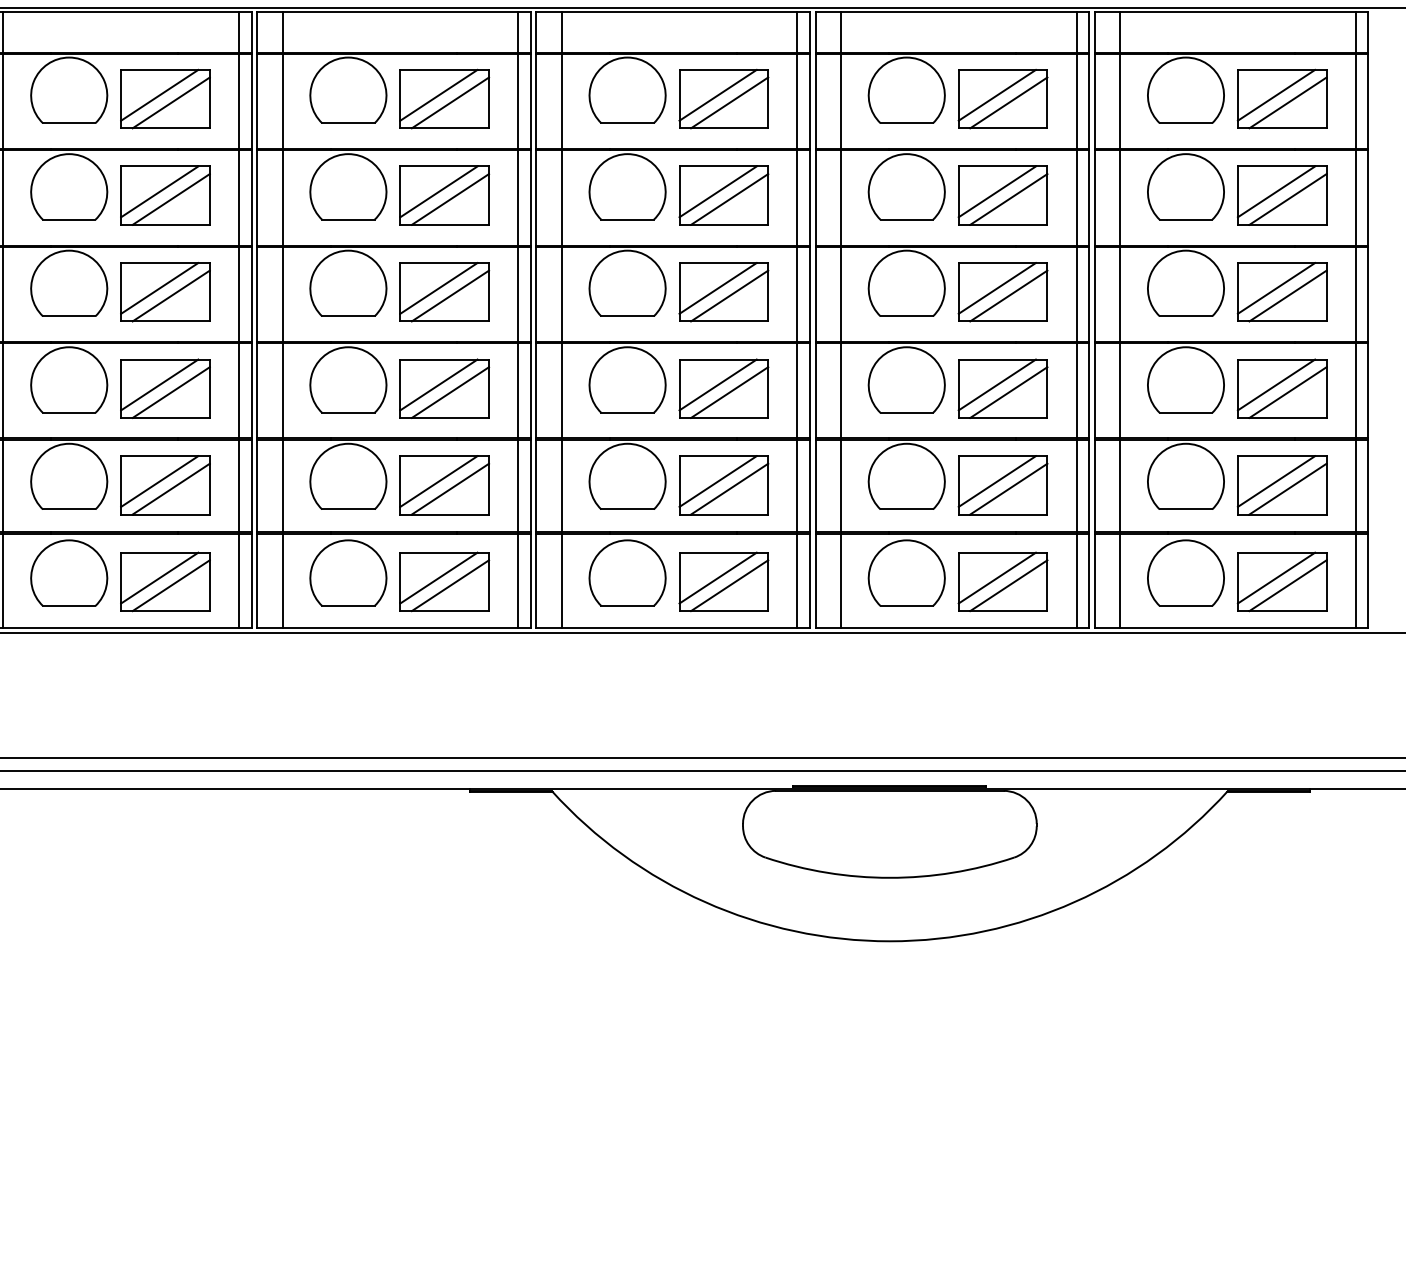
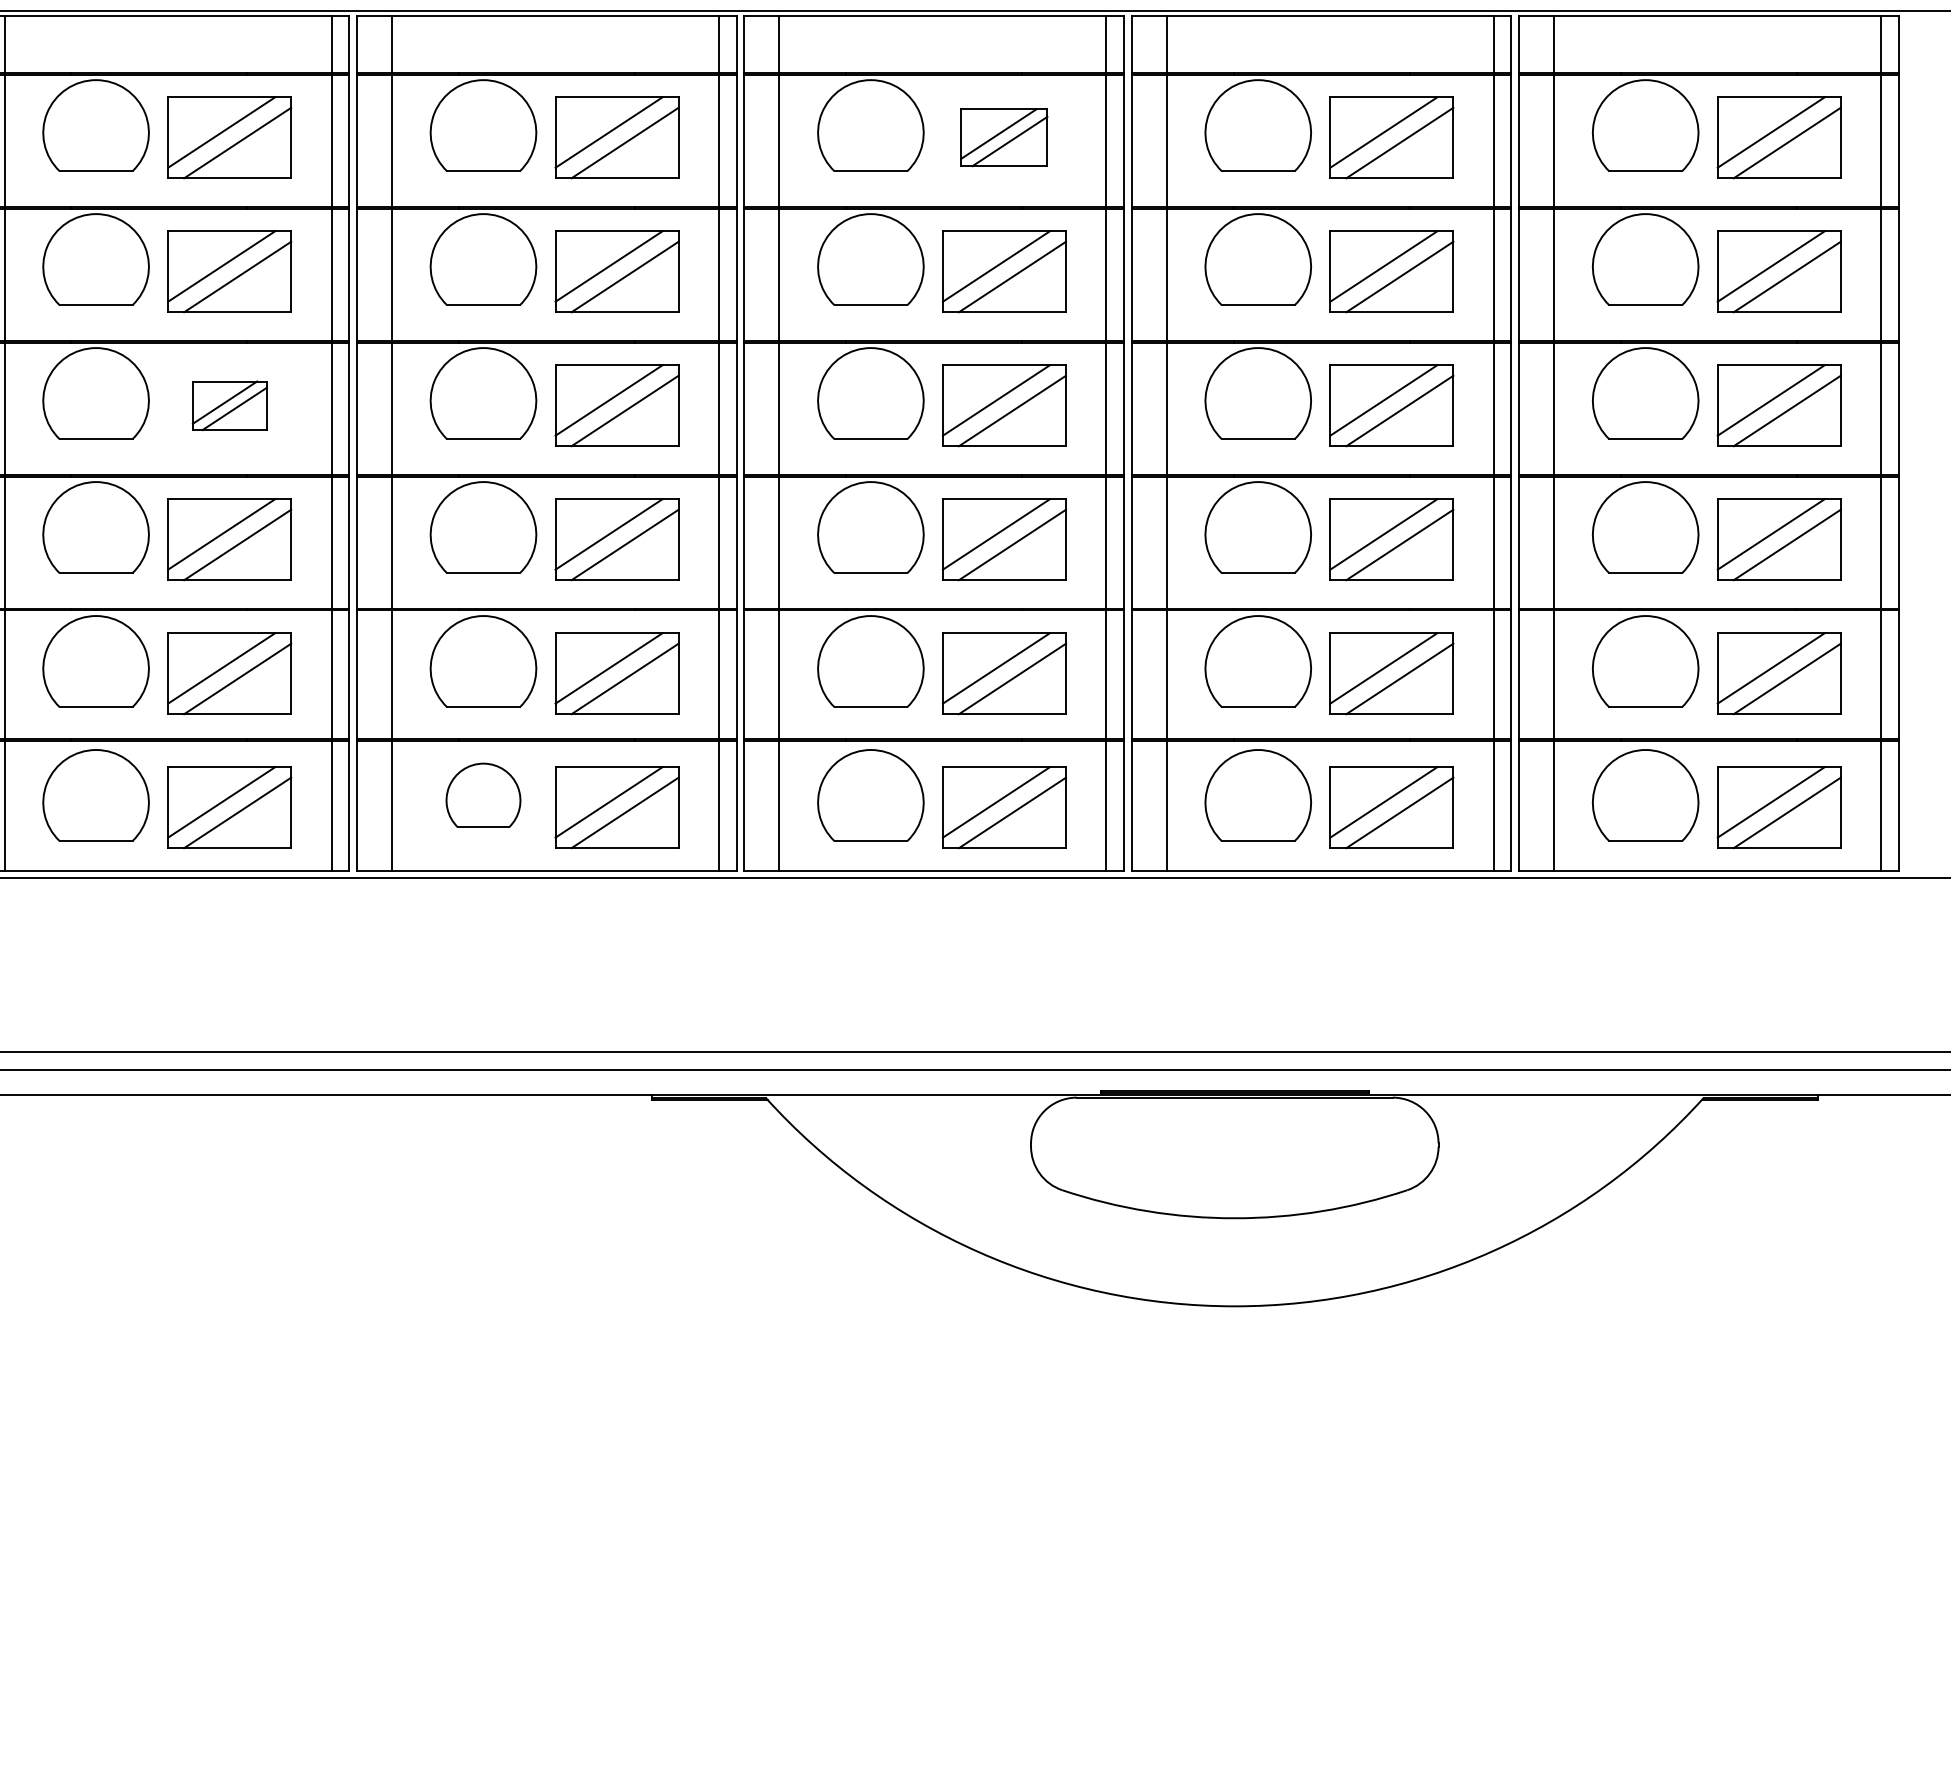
part: (723, 98) -> (1003, 137), size x0.7
part: (165, 292) -> (229, 405), size x0.6
part: (348, 573) -> (483, 795), size x0.7

